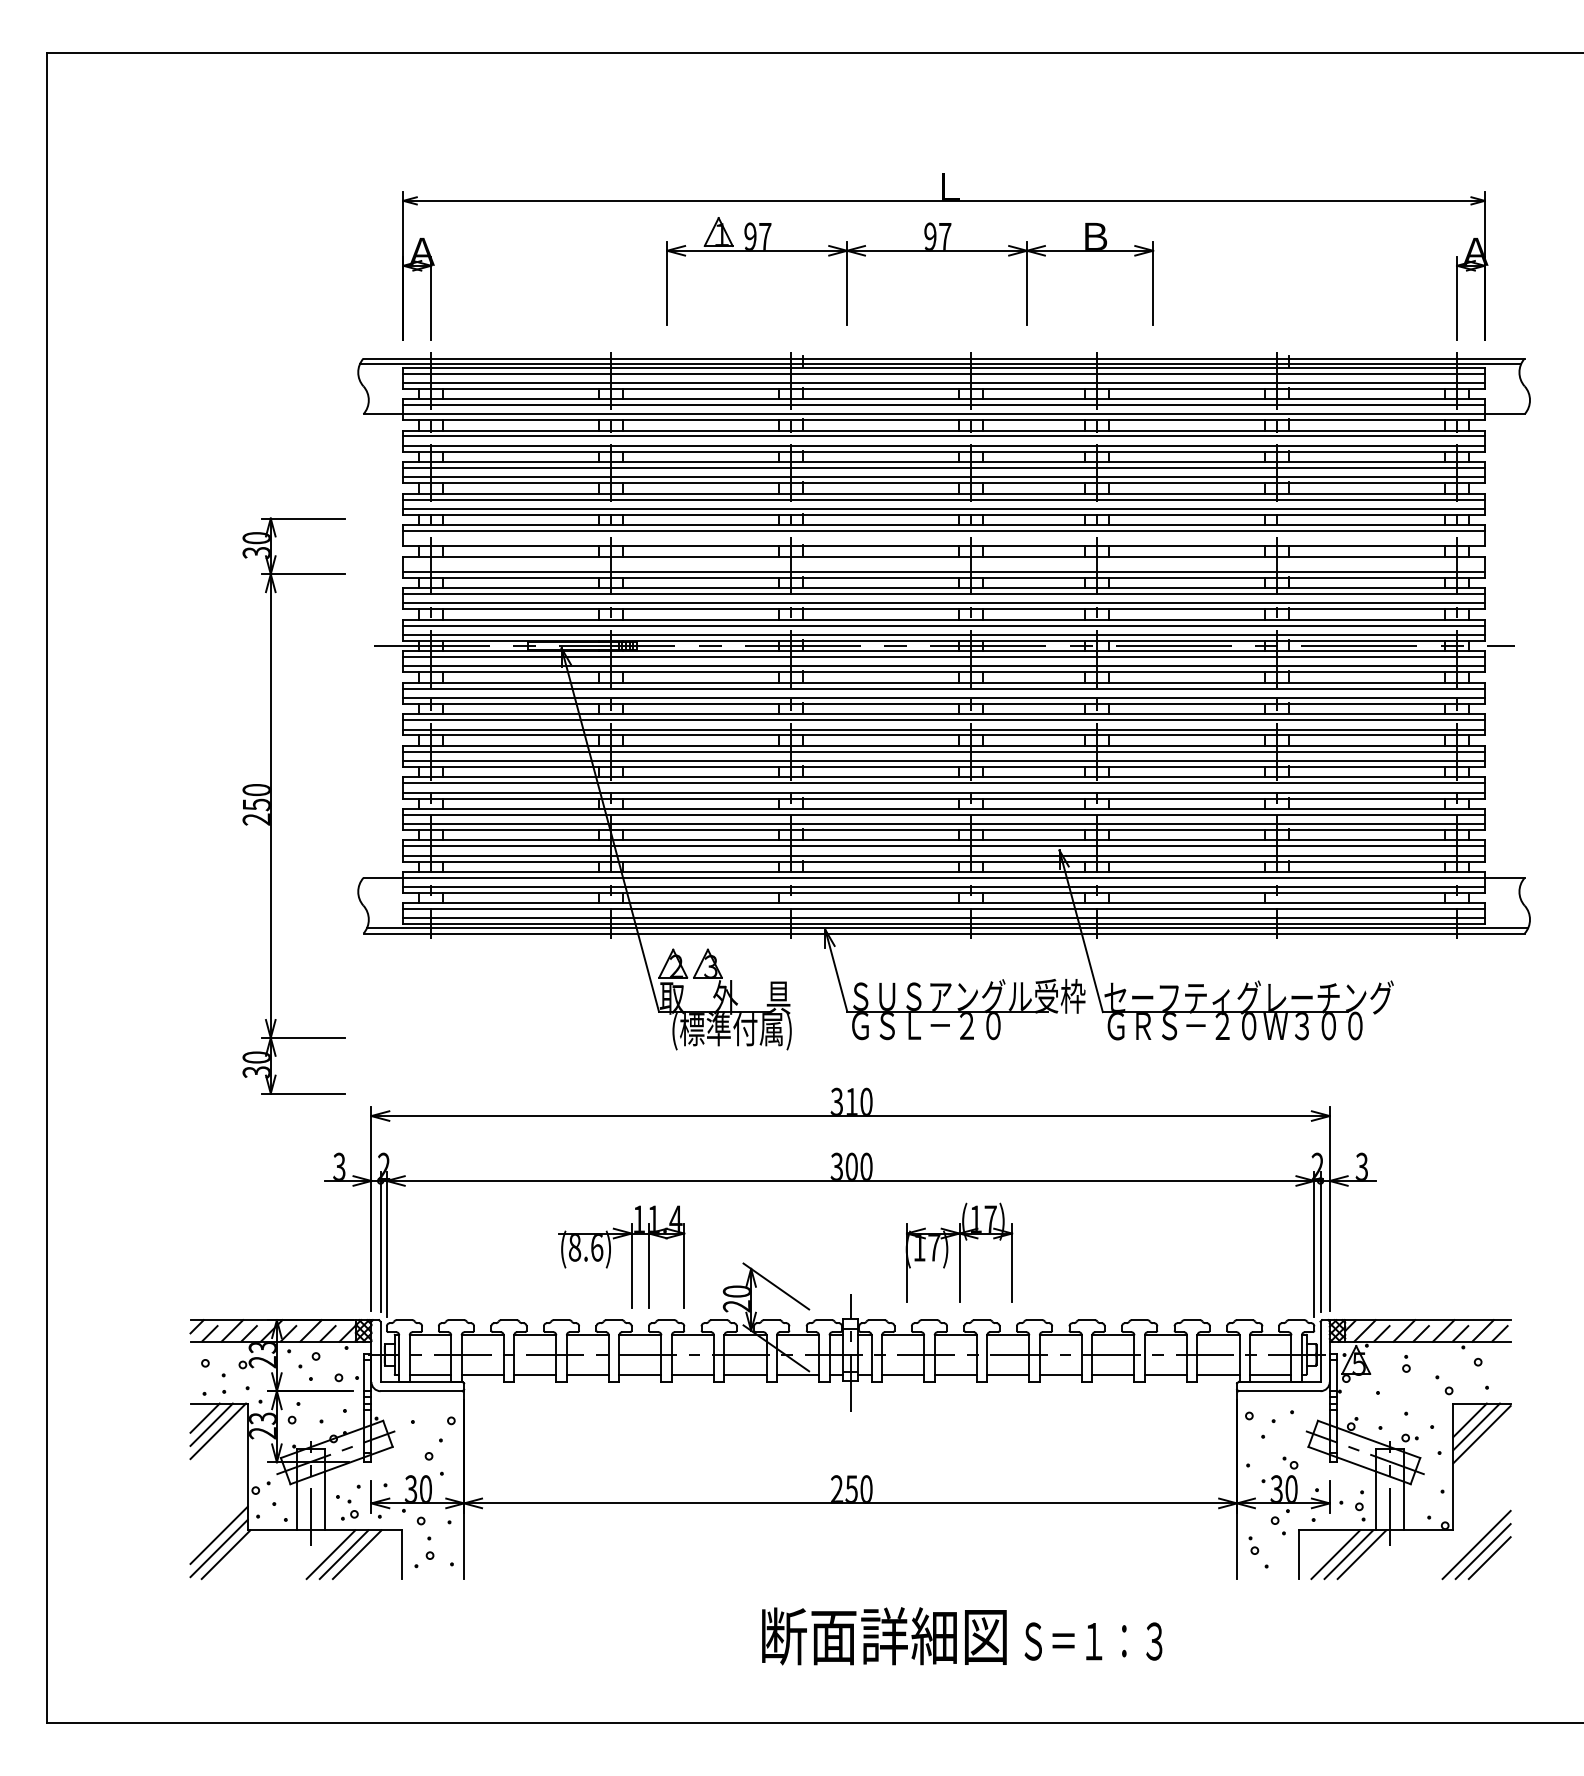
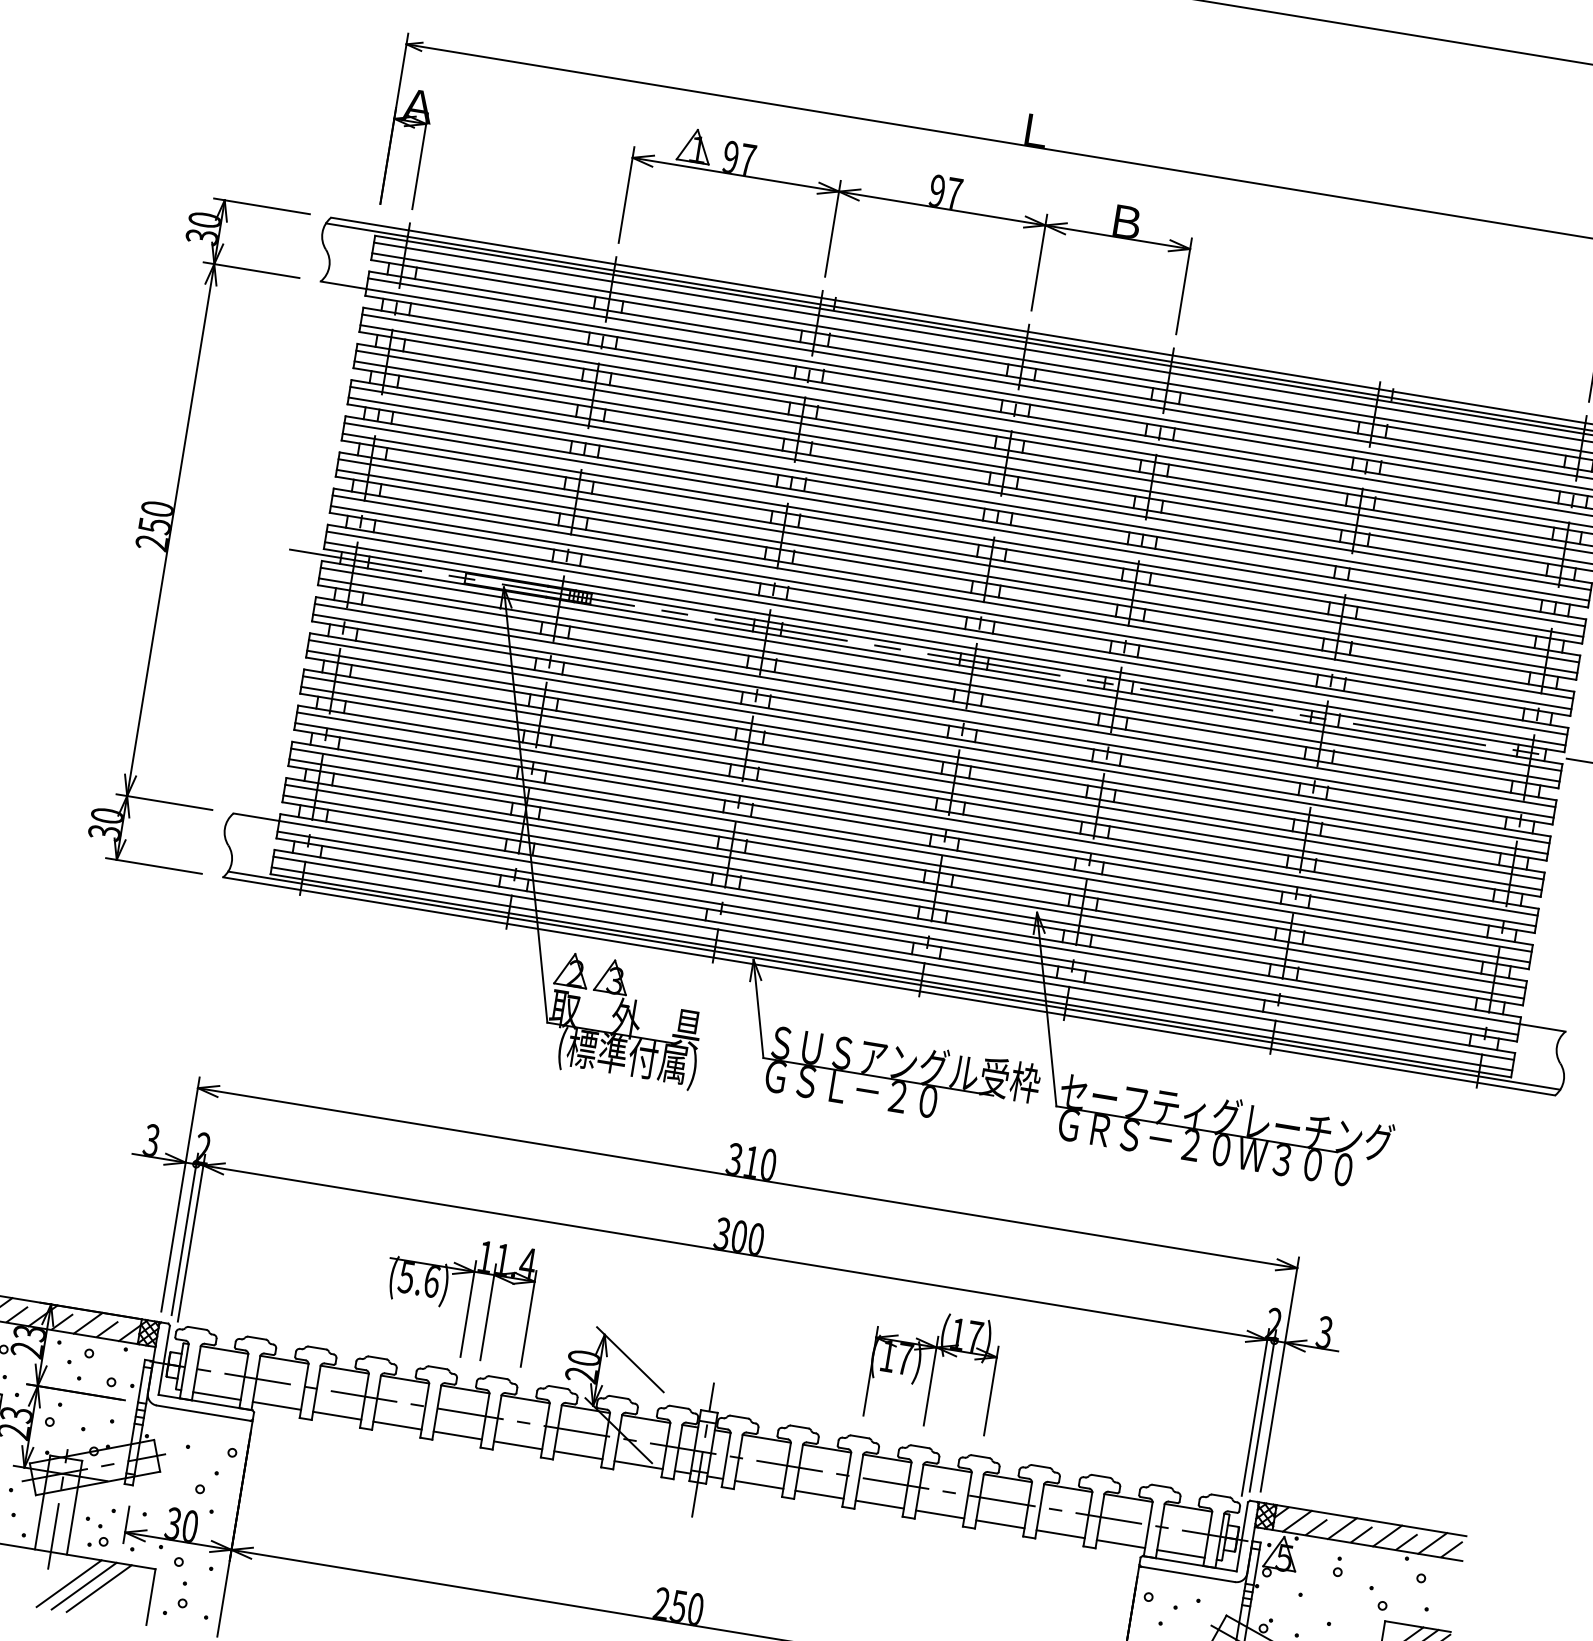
part: (910, 251) -> (911, 204), moved
line: (943, 540) -> (962, 535), added
line: (943, 562) -> (958, 560), added
part: (271, 805) -> (171, 529), moved
text: (574, 1248) -> (405, 1278), (8.6) -> (5.6)
part: (959, 1252) -> (932, 1369), moved

